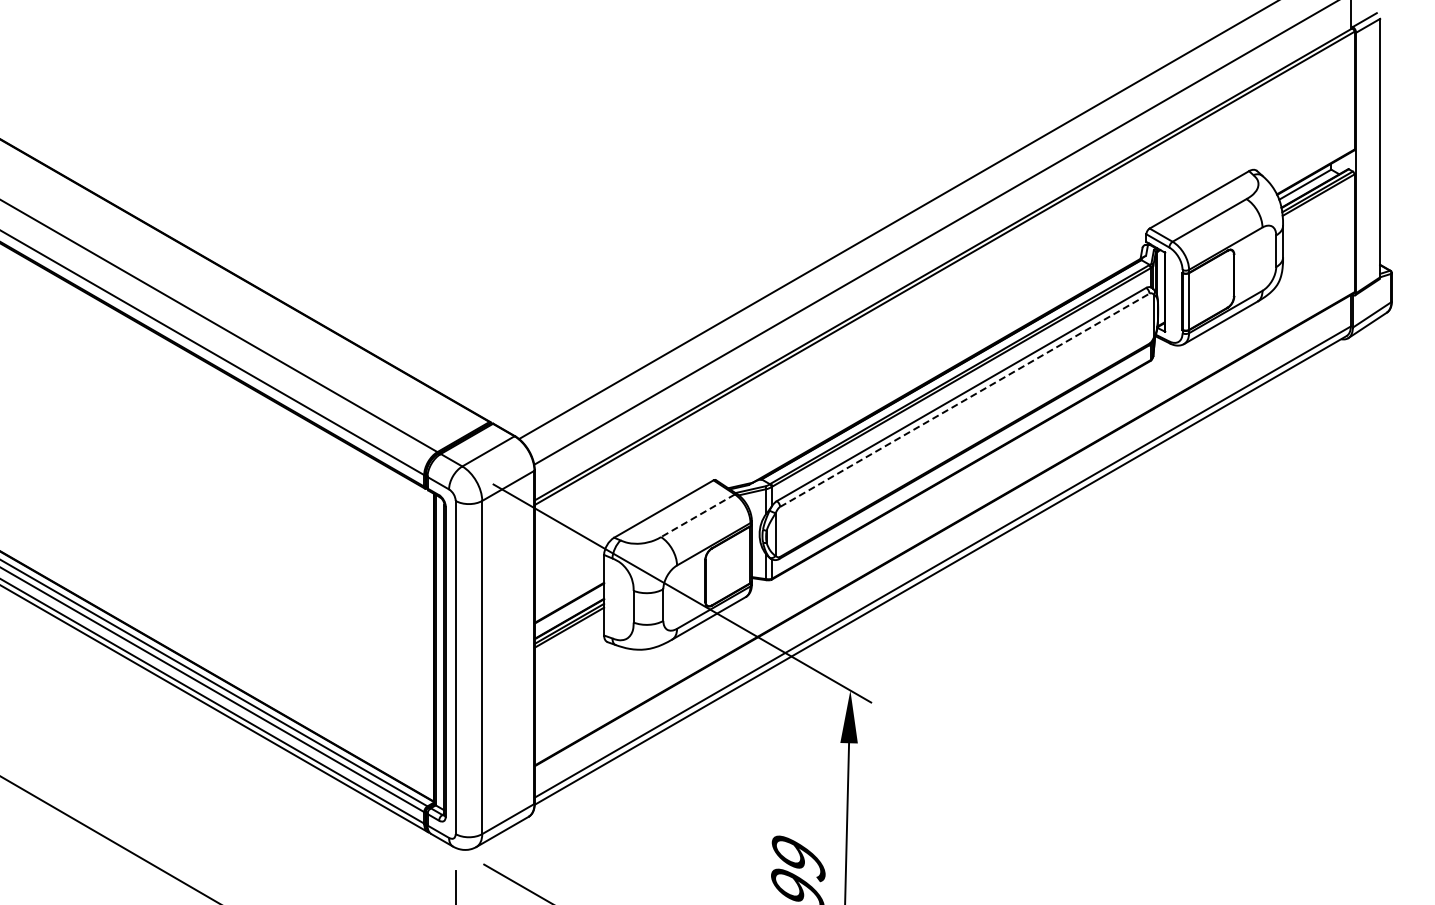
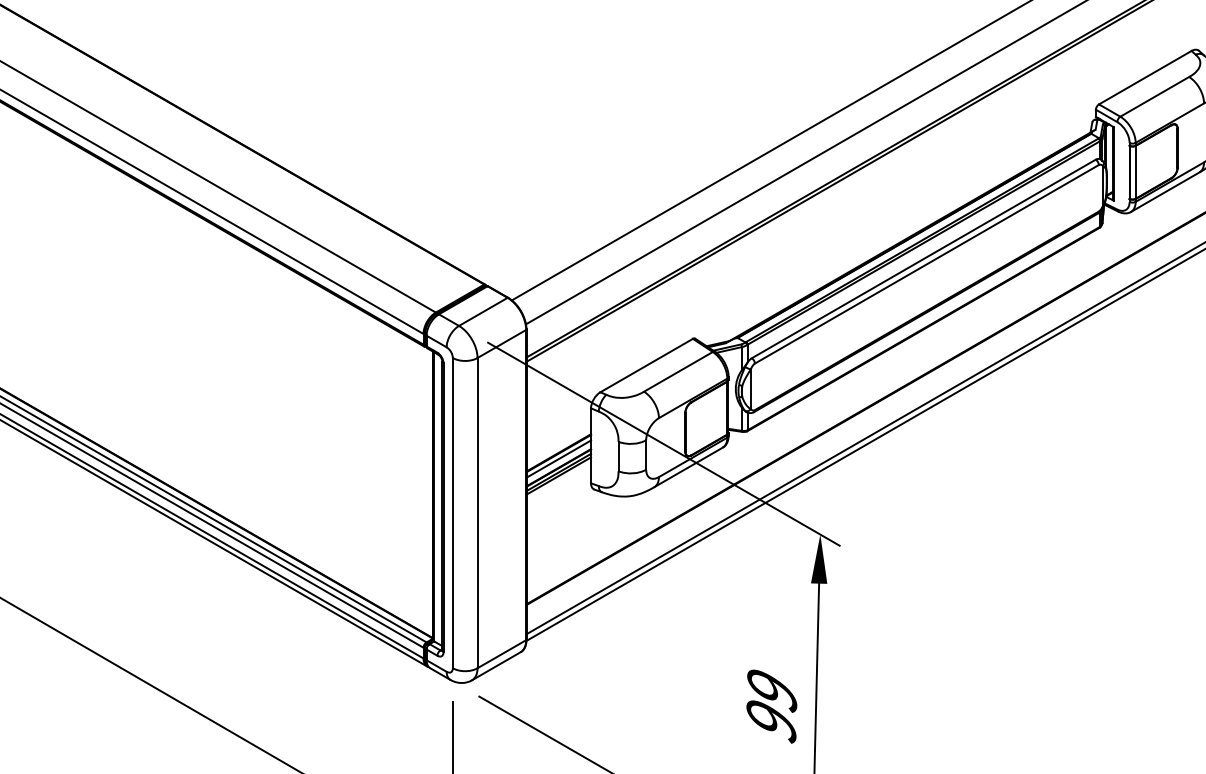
line: (965, 400) -> (927, 264), dashed -> solid
line: (698, 515) -> (678, 371), dashed -> solid
line: (569, 609) -> (558, 459), added

